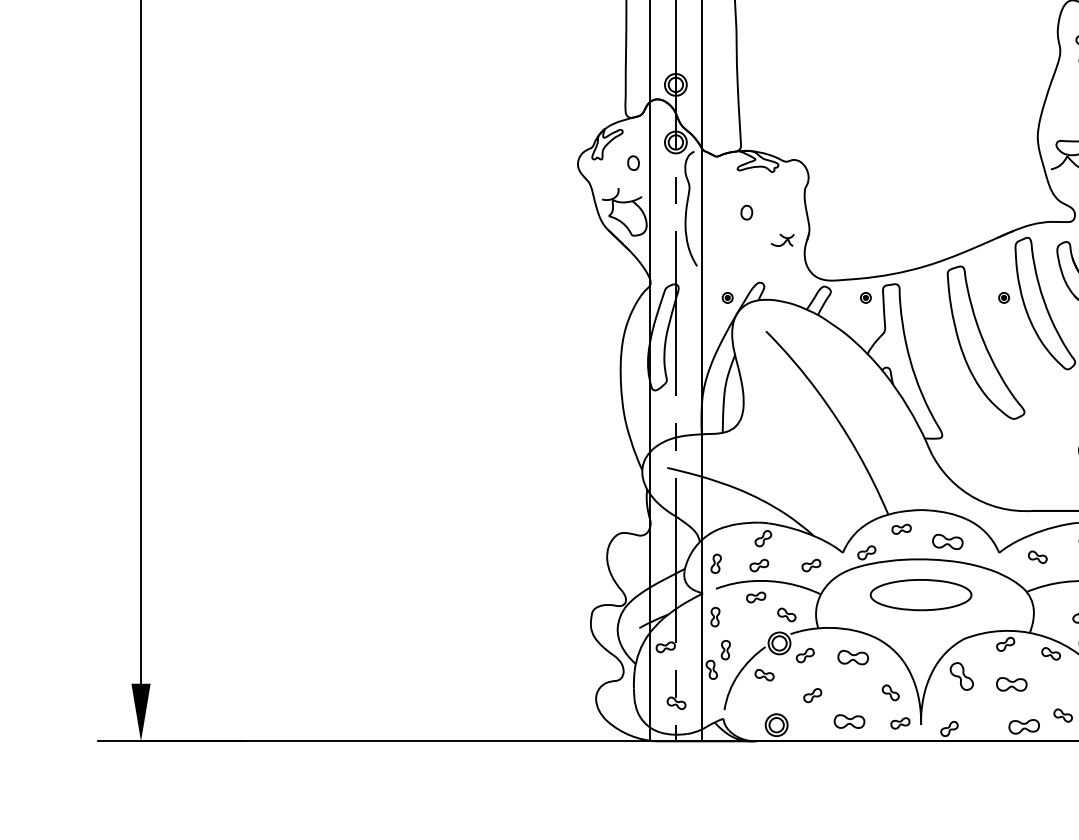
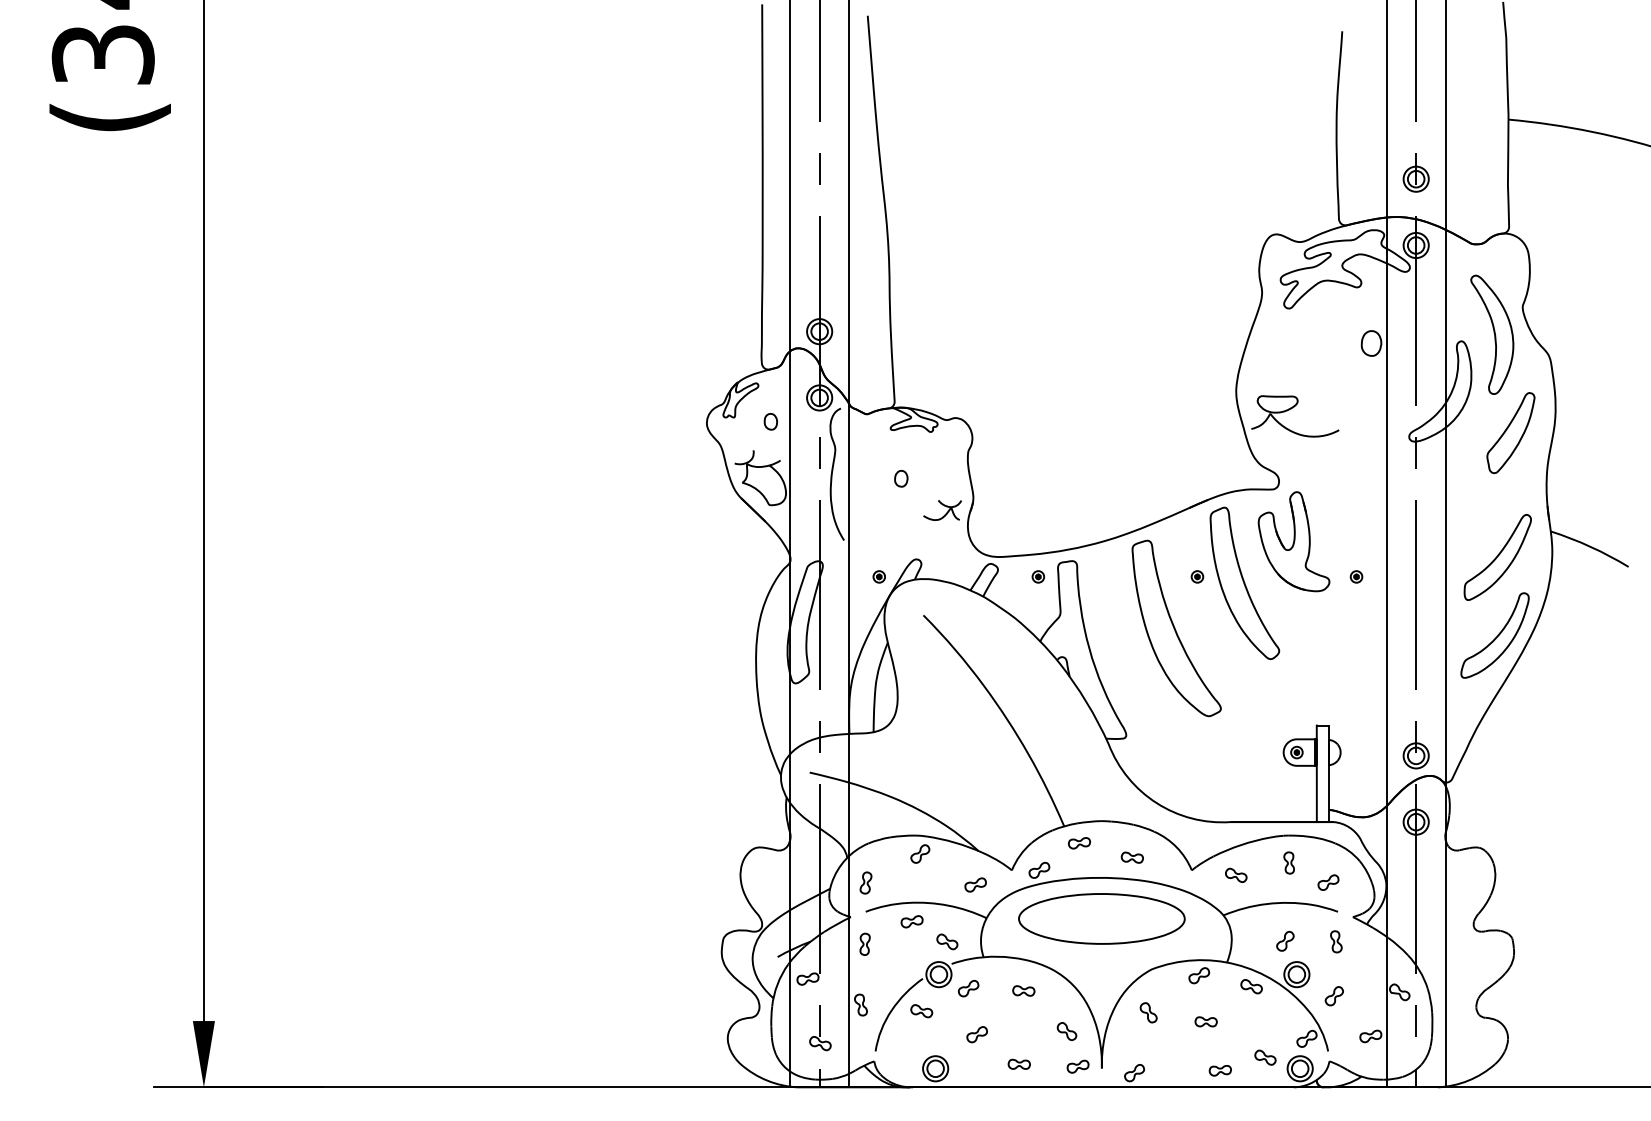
part: (782, 240) -> (942, 510), size x1.43
part: (946, 541) -> (1131, 857), size x0.62
part: (759, 565) -> (915, 884), removed
part: (920, 594) -> (1101, 918), size x1.43
part: (725, 649) -> (876, 981), removed
part: (852, 657) -> (1023, 990), size x0.62
part: (961, 676) -> (1148, 1012), size x0.62
part: (1011, 684) -> (1205, 1021), size x0.62
part: (848, 720) -> (1018, 1063), size x0.62
part: (1023, 726) -> (1219, 1070), size x0.62

